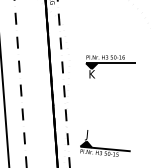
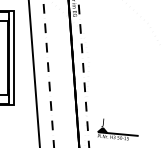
part: (110, 67) -> (122, 67), removed

